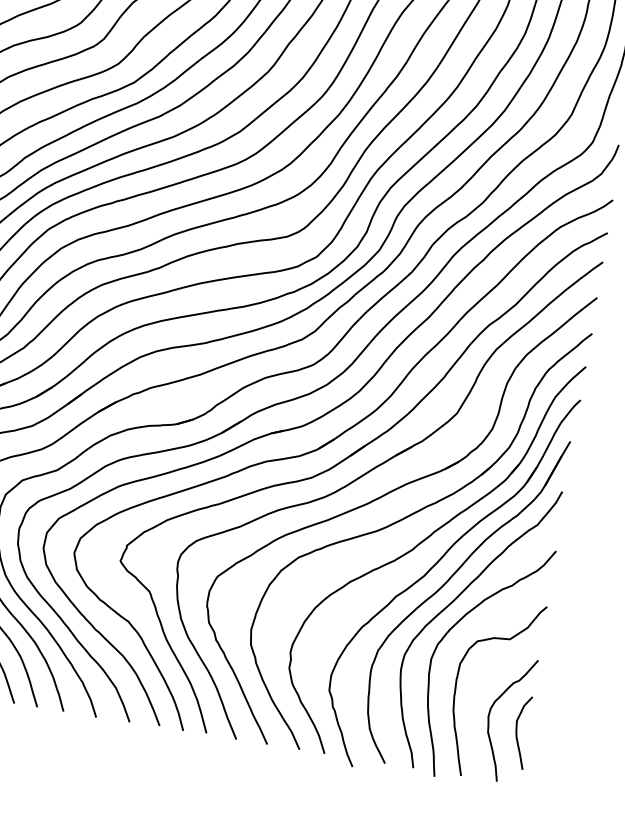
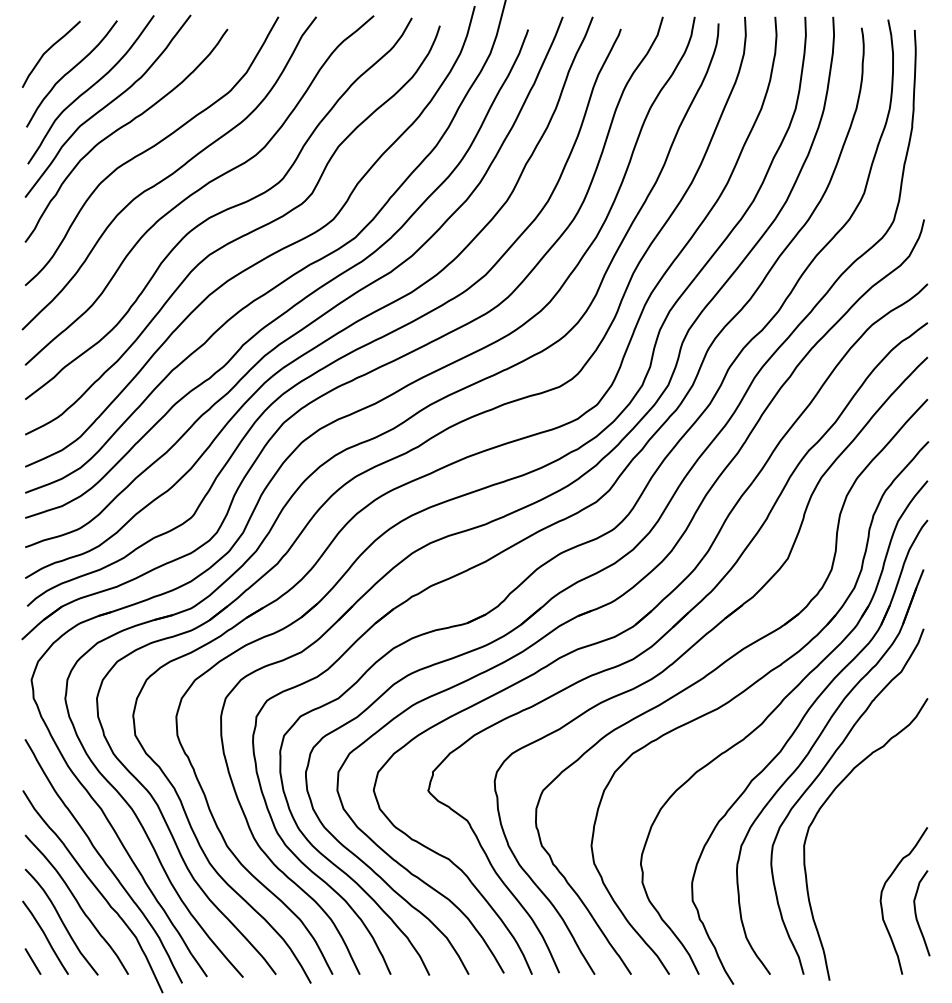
curve: (457, 683) -> (838, 868), removed

